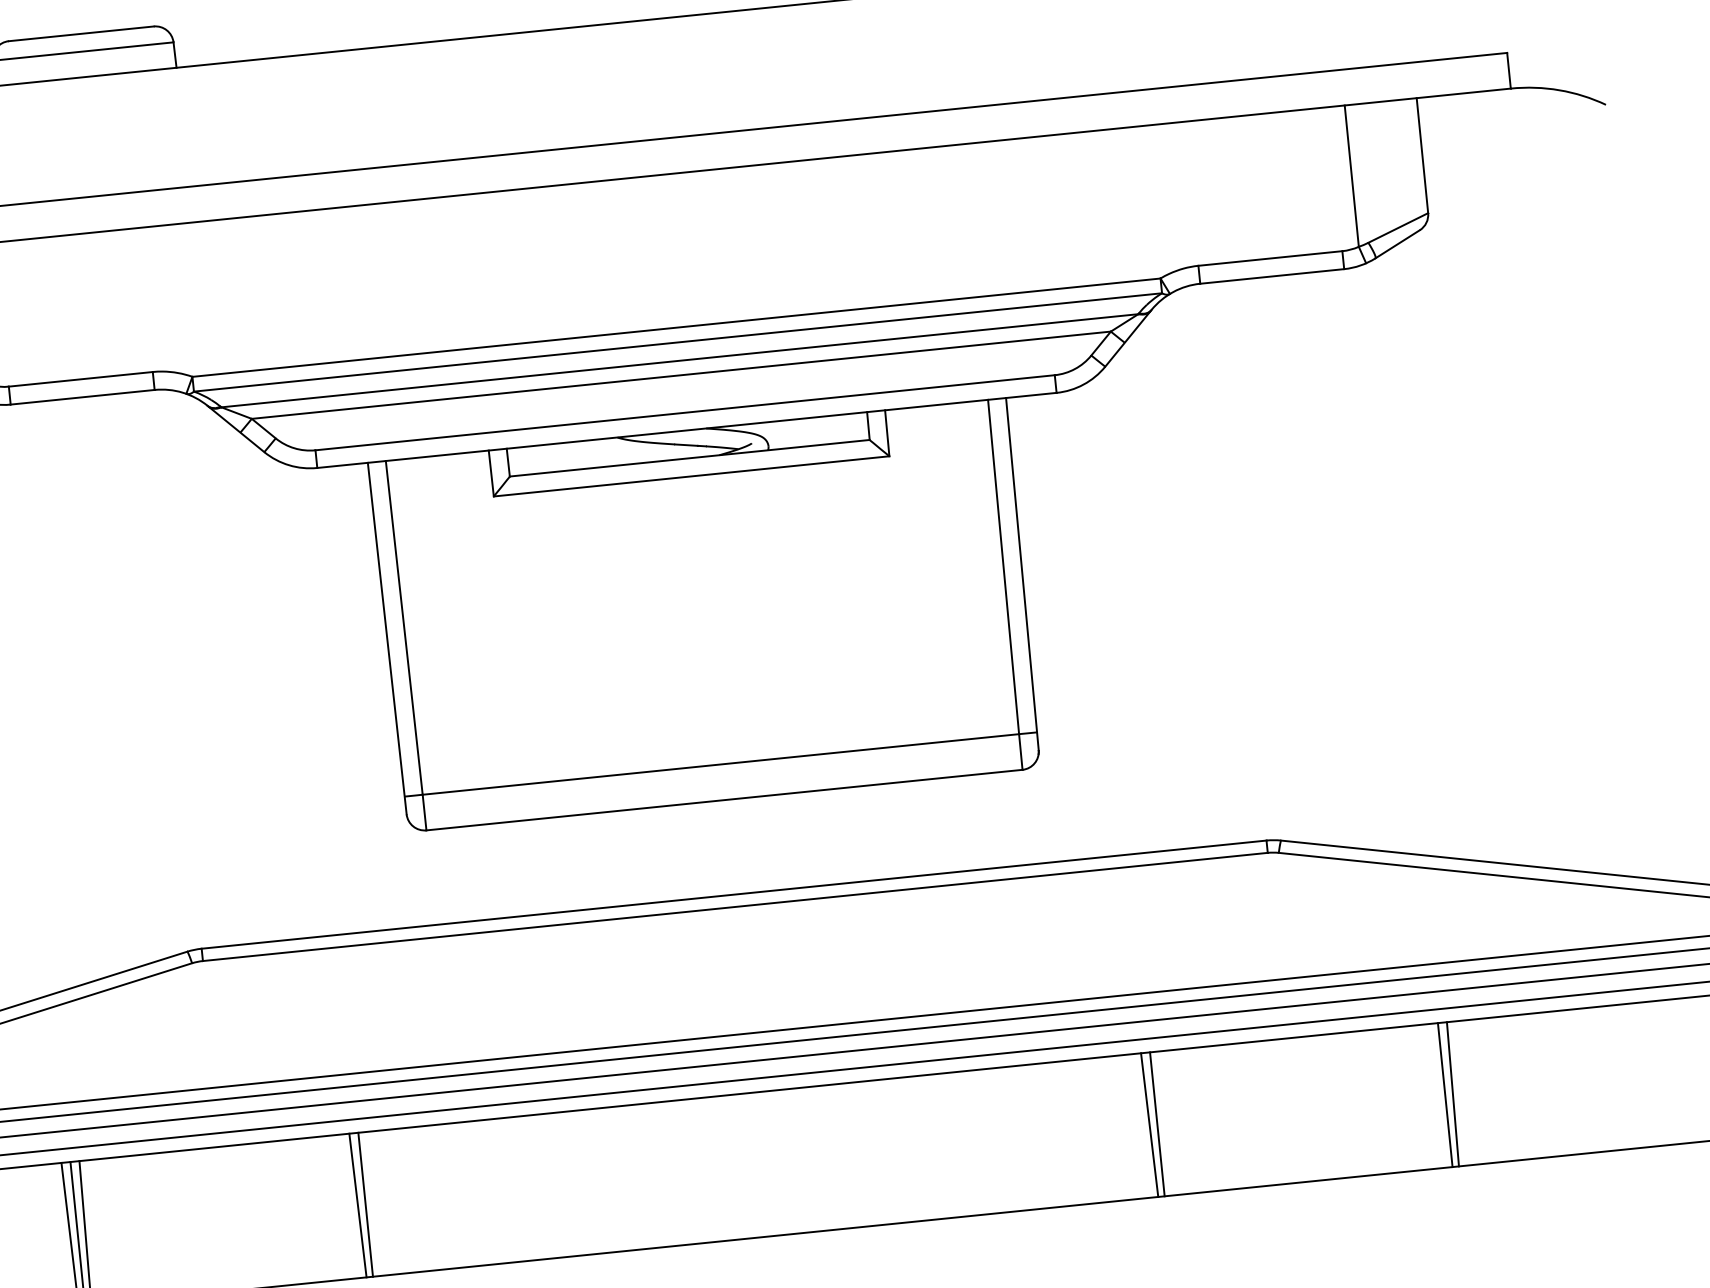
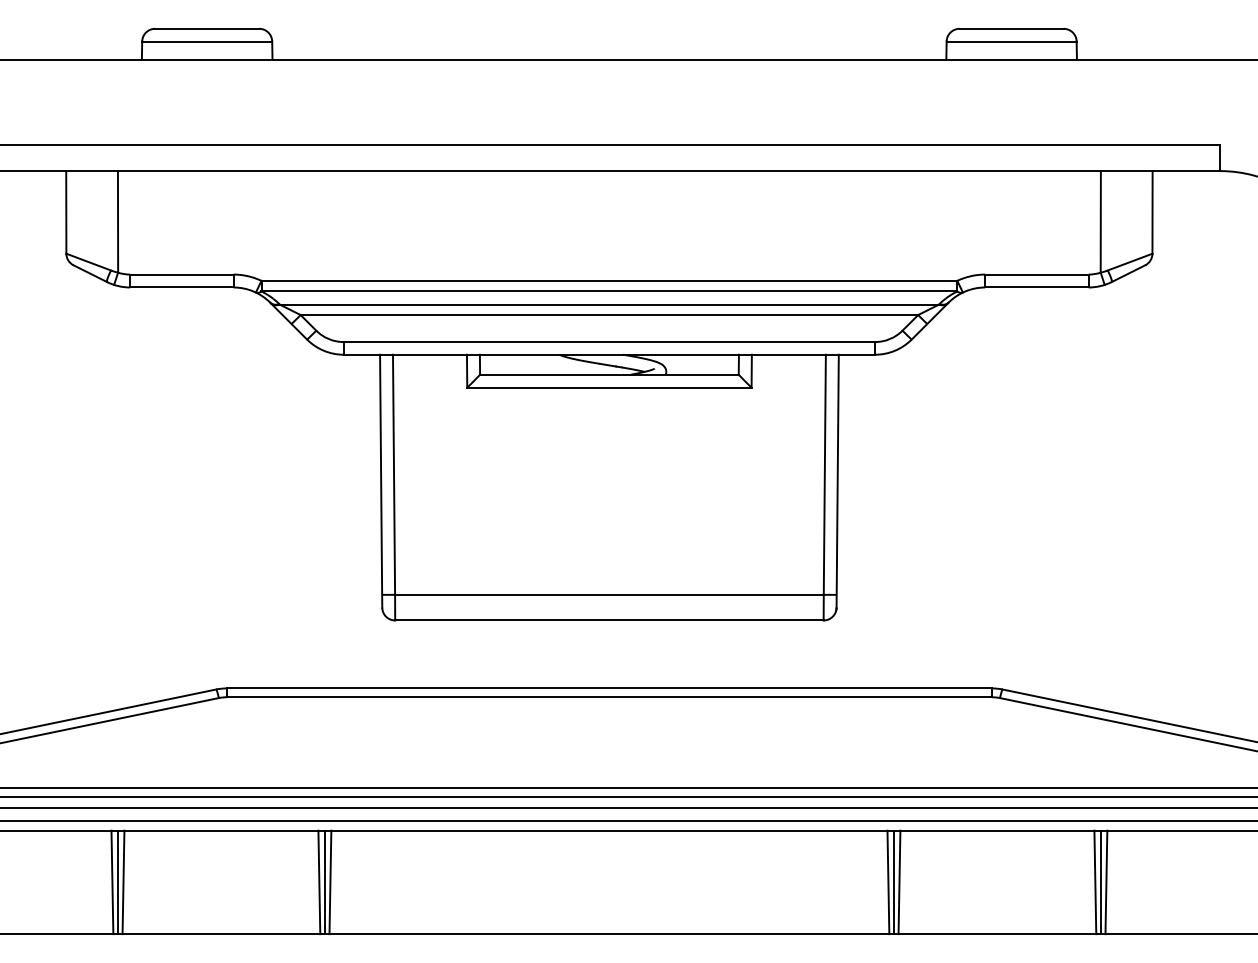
line: (1437, 1095) -> (1095, 882), added
line: (1165, 1123) -> (899, 882), added
line: (373, 1204) -> (330, 882), added

